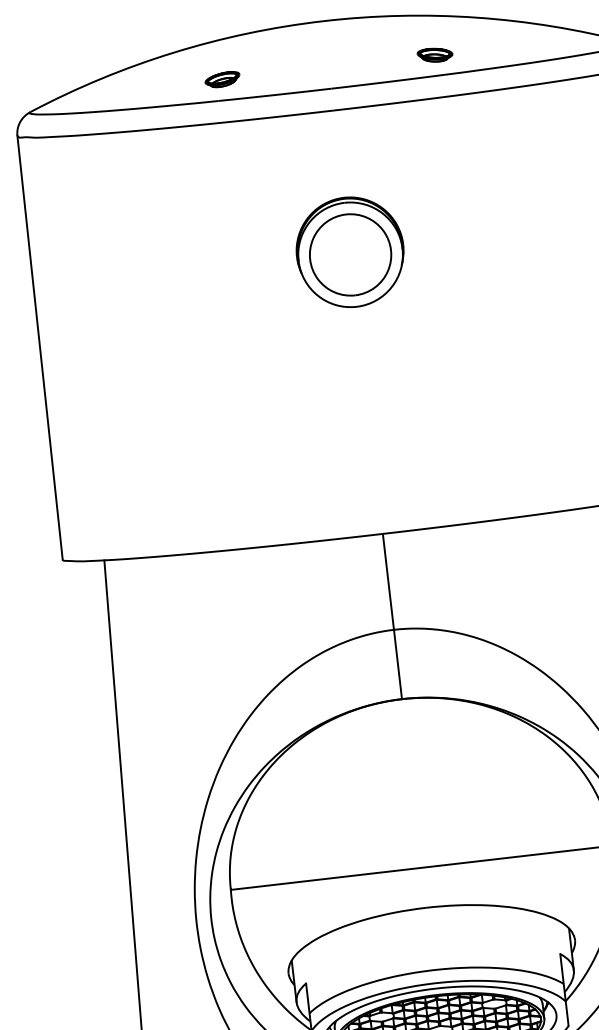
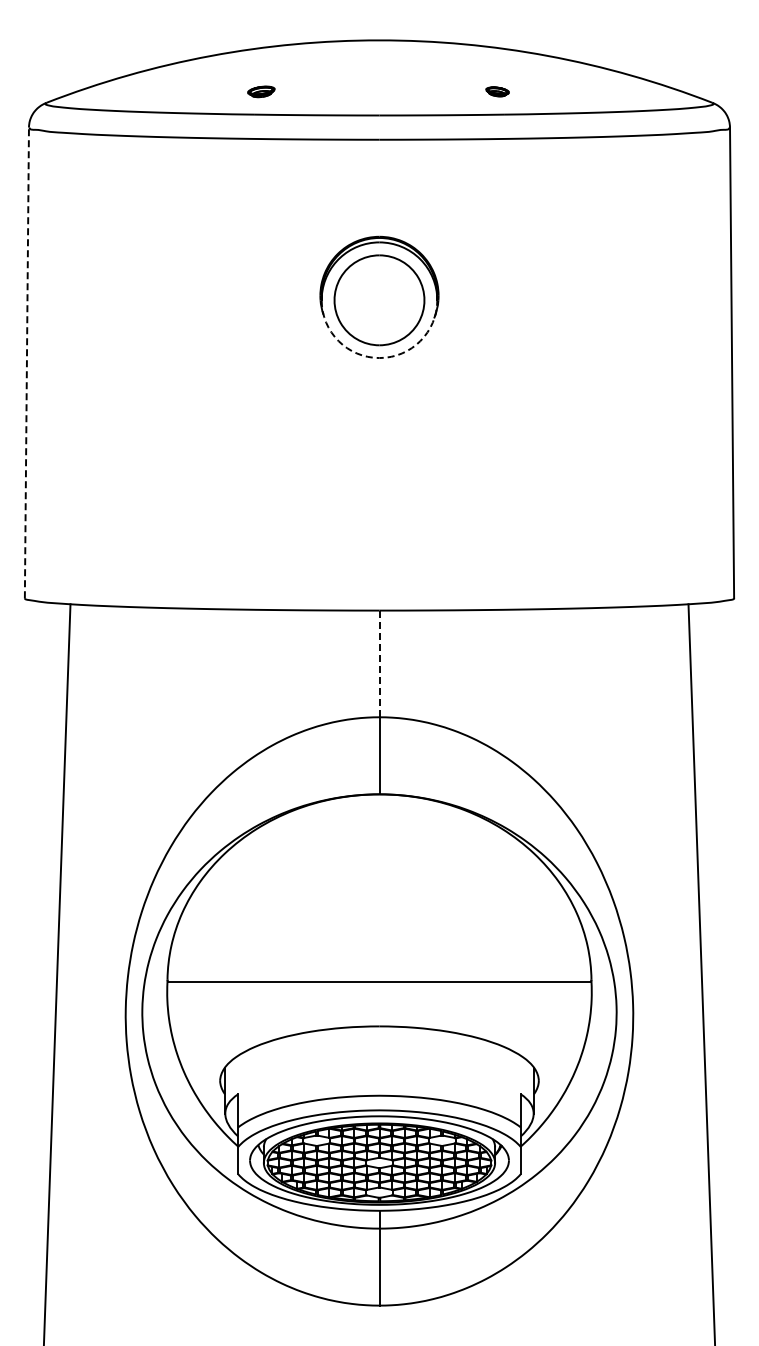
part: (434, 54) -> (497, 91), size x0.6
part: (222, 79) -> (261, 91), size x0.7
arc: (356, 307) -> (379, 358), solid -> dashed
line: (39, 347) -> (26, 362), solid -> dashed
line: (388, 582) -> (379, 664), solid -> dashed

